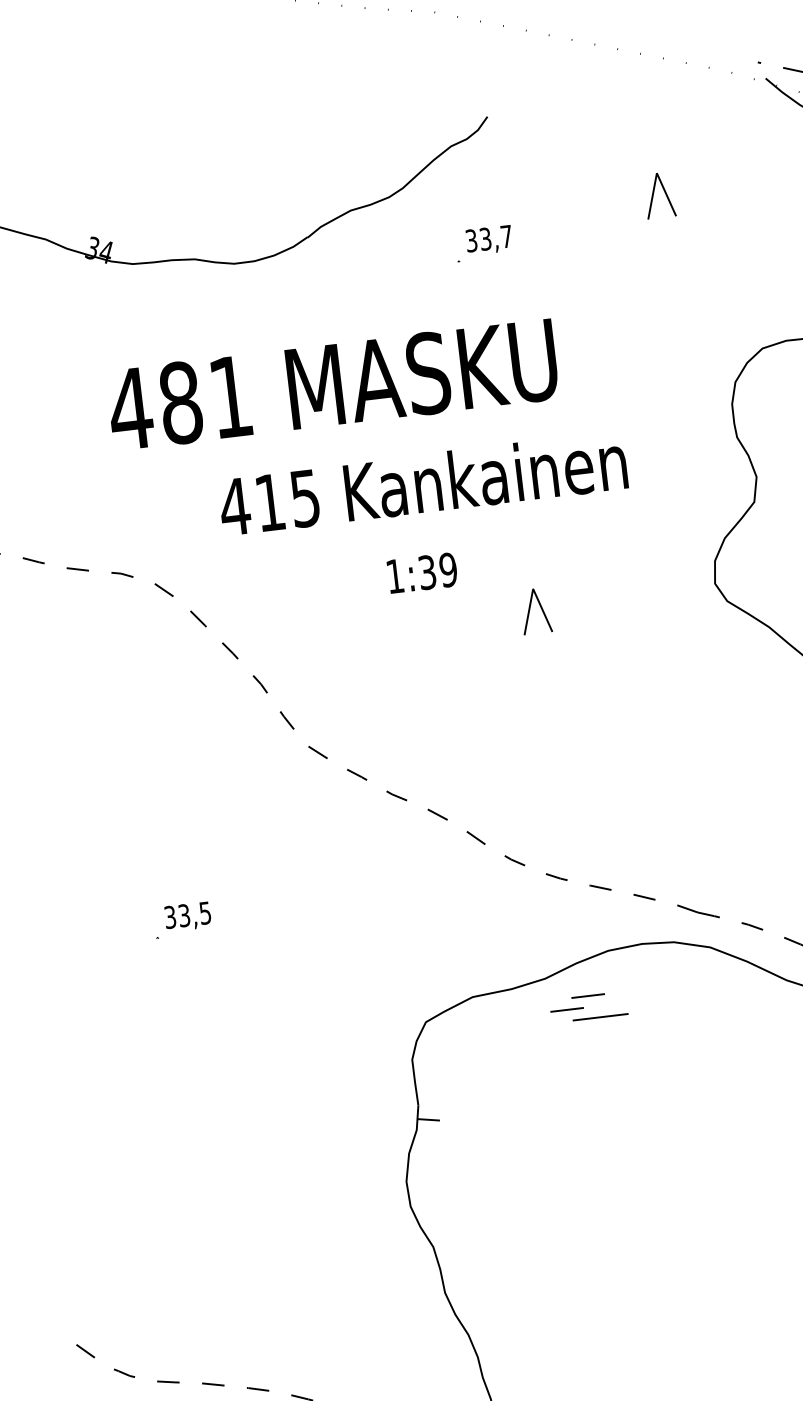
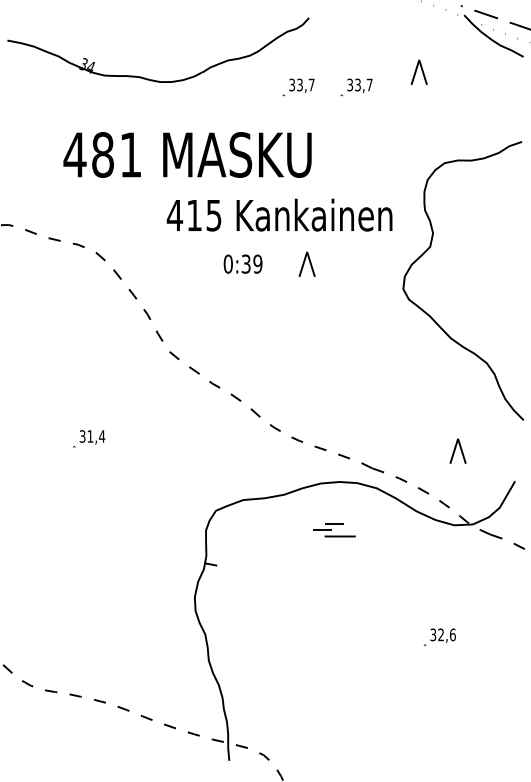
part: (657, 193) -> (418, 71), moved
part: (587, 231) -> (356, 87), added
text: (332, 384) -> (187, 154), moved
text: (422, 482) -> (279, 214), moved
text: (393, 575) -> (227, 263), 1:39 -> 0:39
part: (534, 609) -> (306, 263), moved
text: (195, 914) -> (96, 436), 33,5 -> 31,4
part: (589, 1007) -> (334, 530), moved

